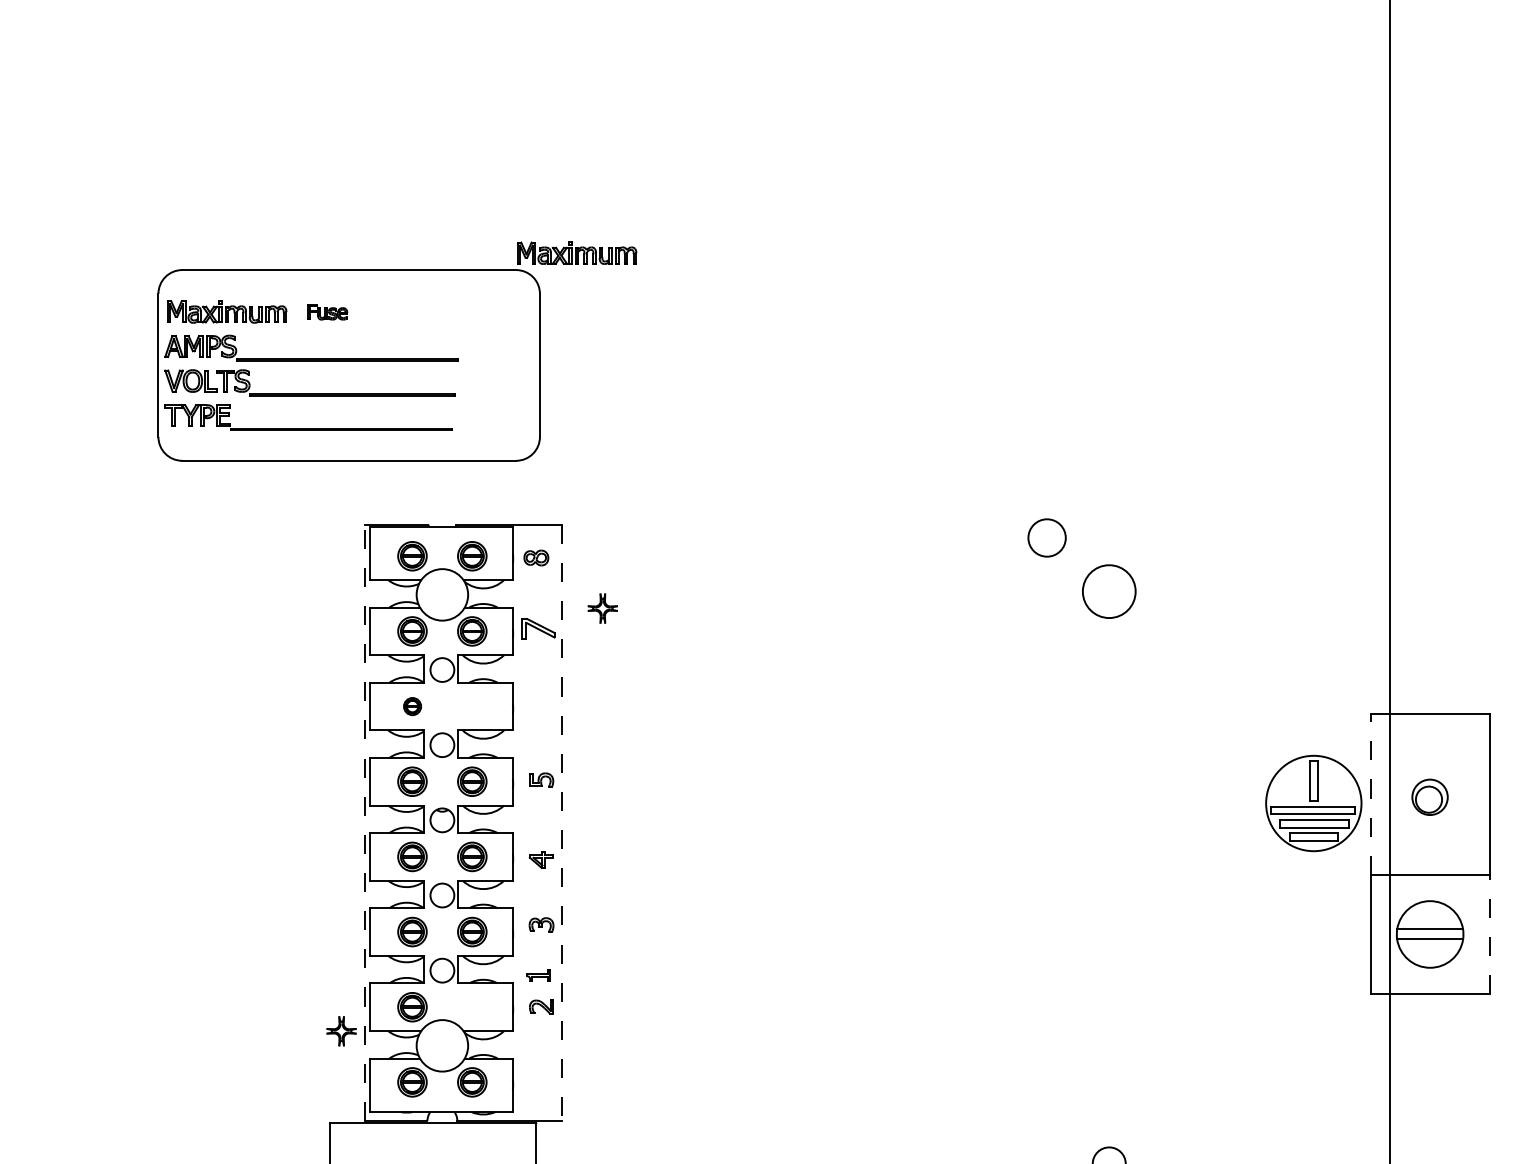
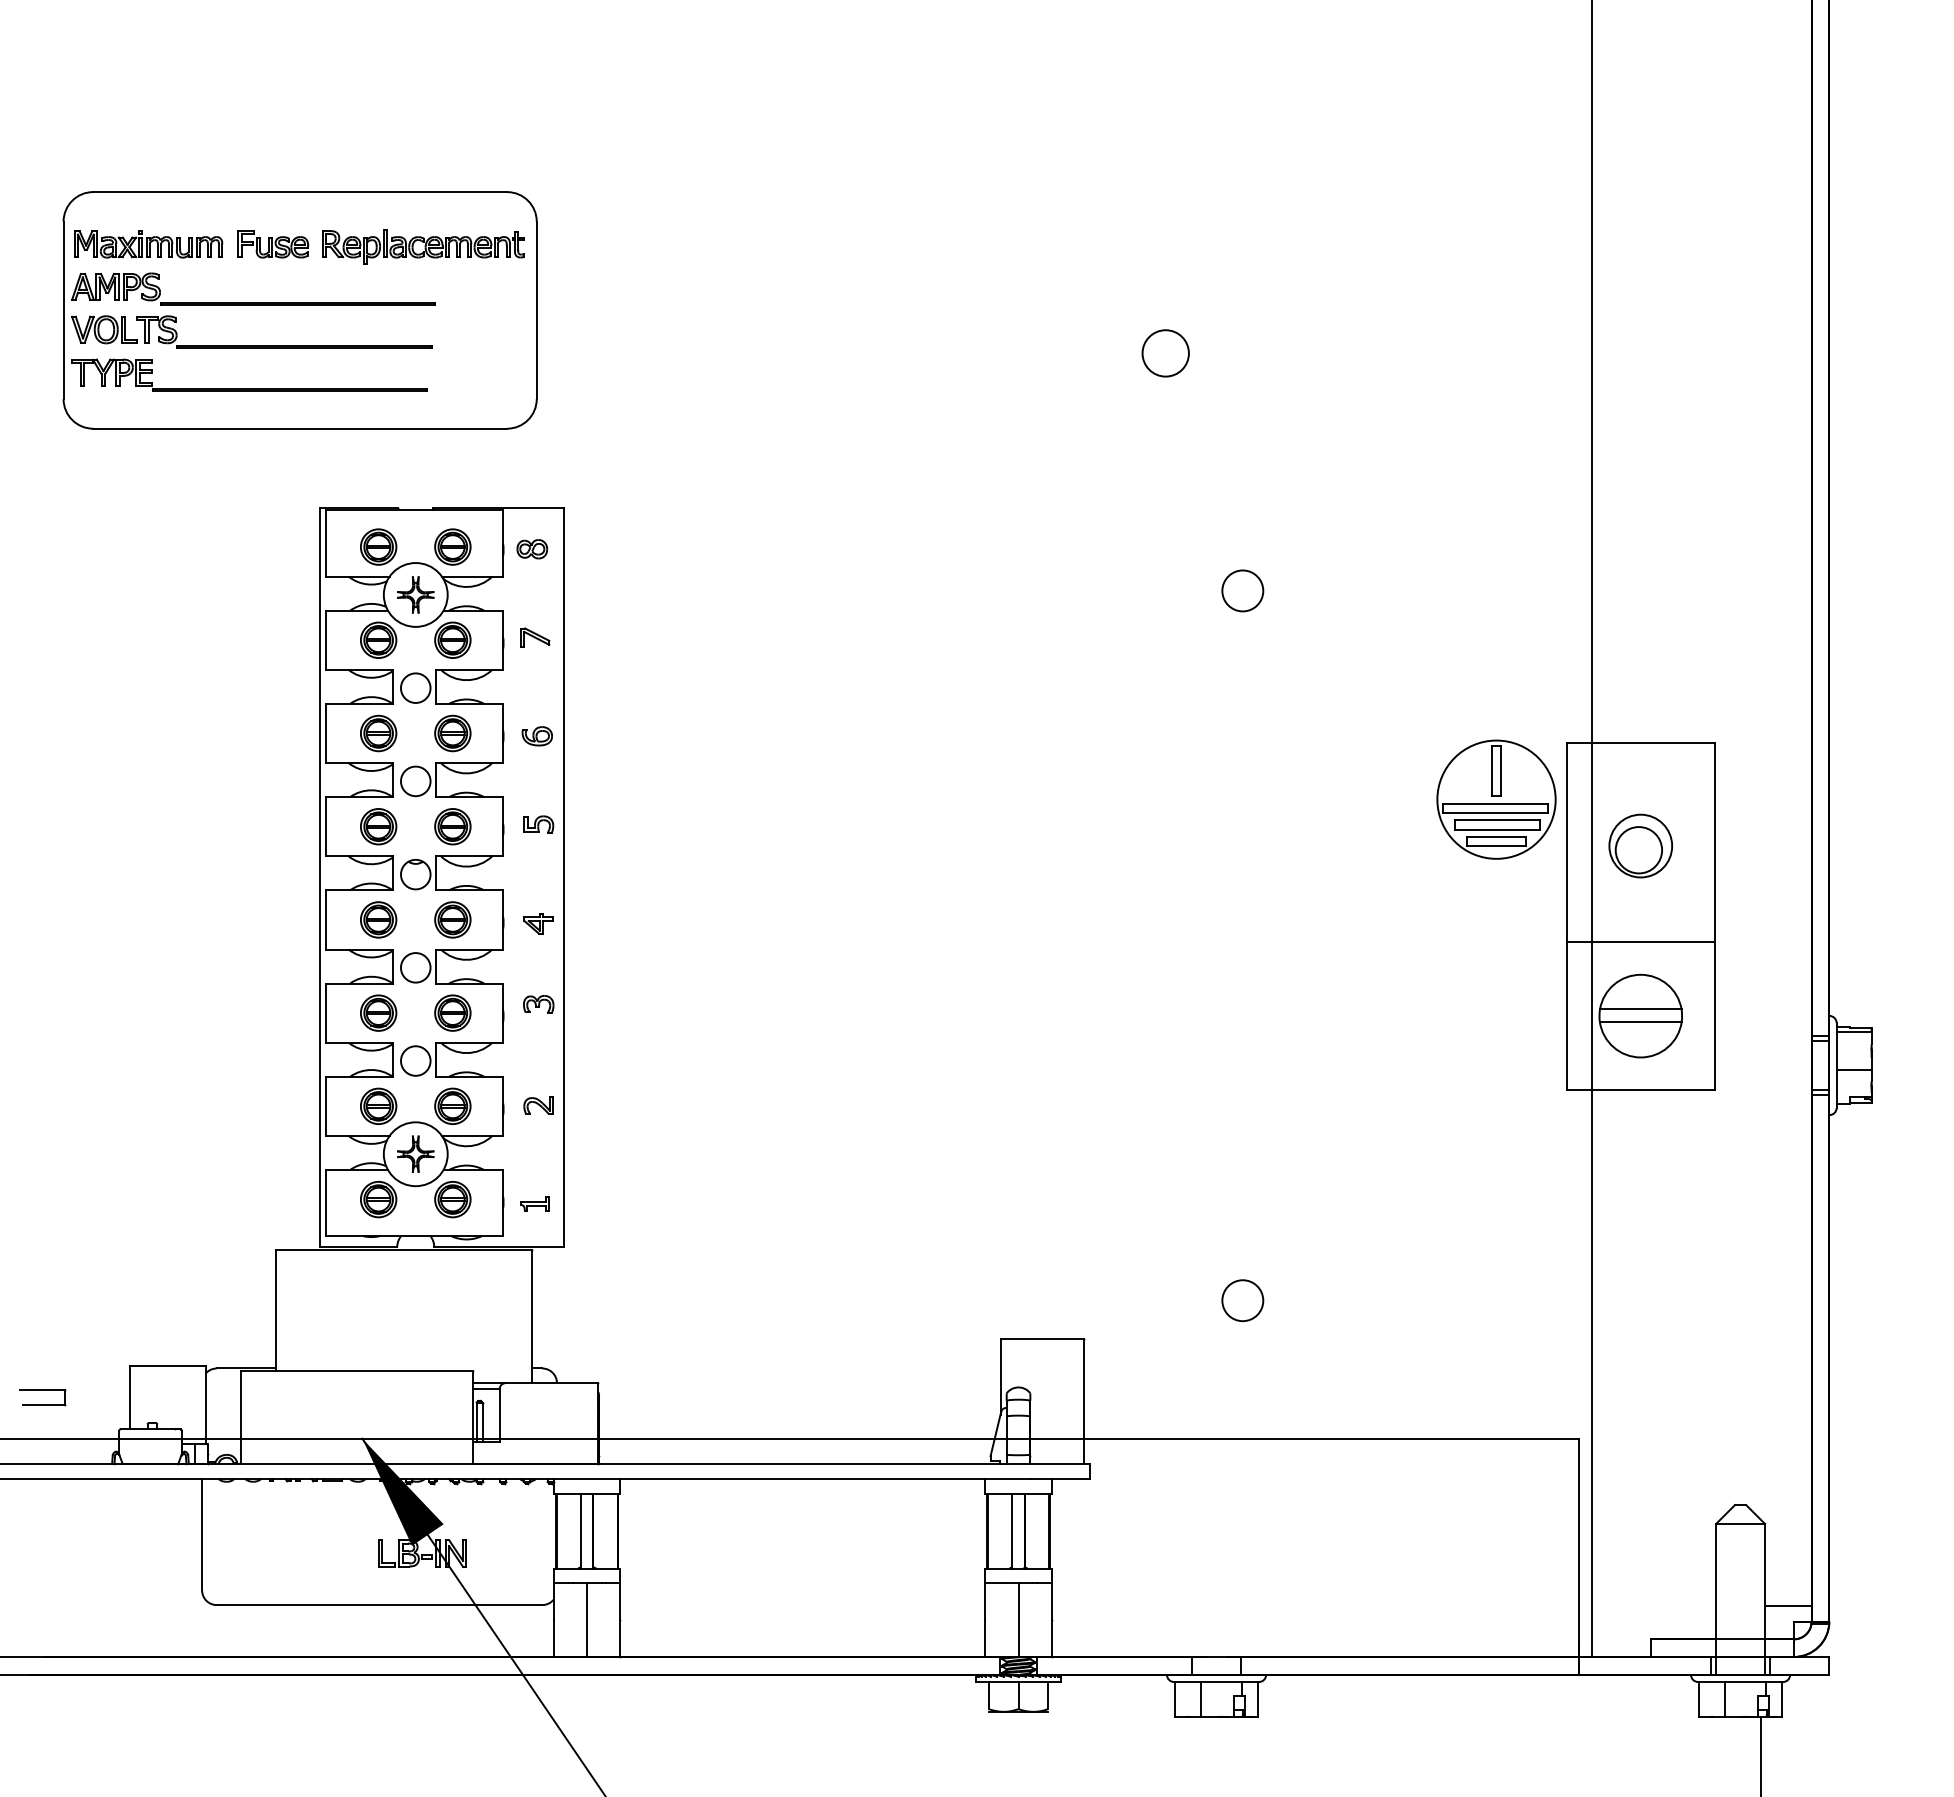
part: (576, 253) -> (582, 171), removed
part: (327, 312) -> (273, 244), size x1.43
part: (448, 313) -> (423, 246), added
circle: (1046, 538) -> (1165, 353), moved
circle: (1109, 591) -> (1242, 590), size x0.62
part: (602, 608) -> (415, 594), moved
part: (538, 629) -> (535, 637), size x0.71
part: (412, 706) -> (378, 733), size x1.67
part: (472, 706) -> (452, 733), added
part: (539, 709) -> (536, 736), added
line: (1370, 794) -> (1566, 842), dashed -> solid
part: (1429, 796) -> (1640, 845), size x1.43
part: (1313, 803) -> (1496, 799), moved
line: (364, 822) -> (319, 877), dashed -> solid
line: (561, 822) -> (563, 877), dashed -> solid
line: (1489, 934) -> (1714, 1016), dashed -> solid
part: (538, 975) -> (534, 1203), moved
part: (472, 1006) -> (452, 1105), added
part: (341, 1030) -> (415, 1153), moved

